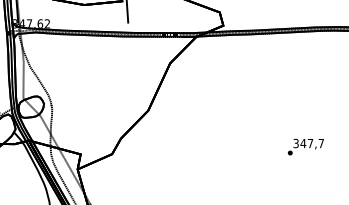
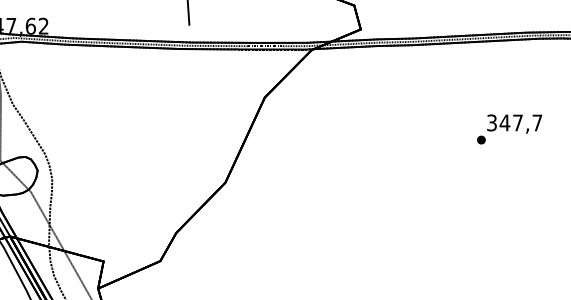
text: (305, 146) -> (508, 128), moved

